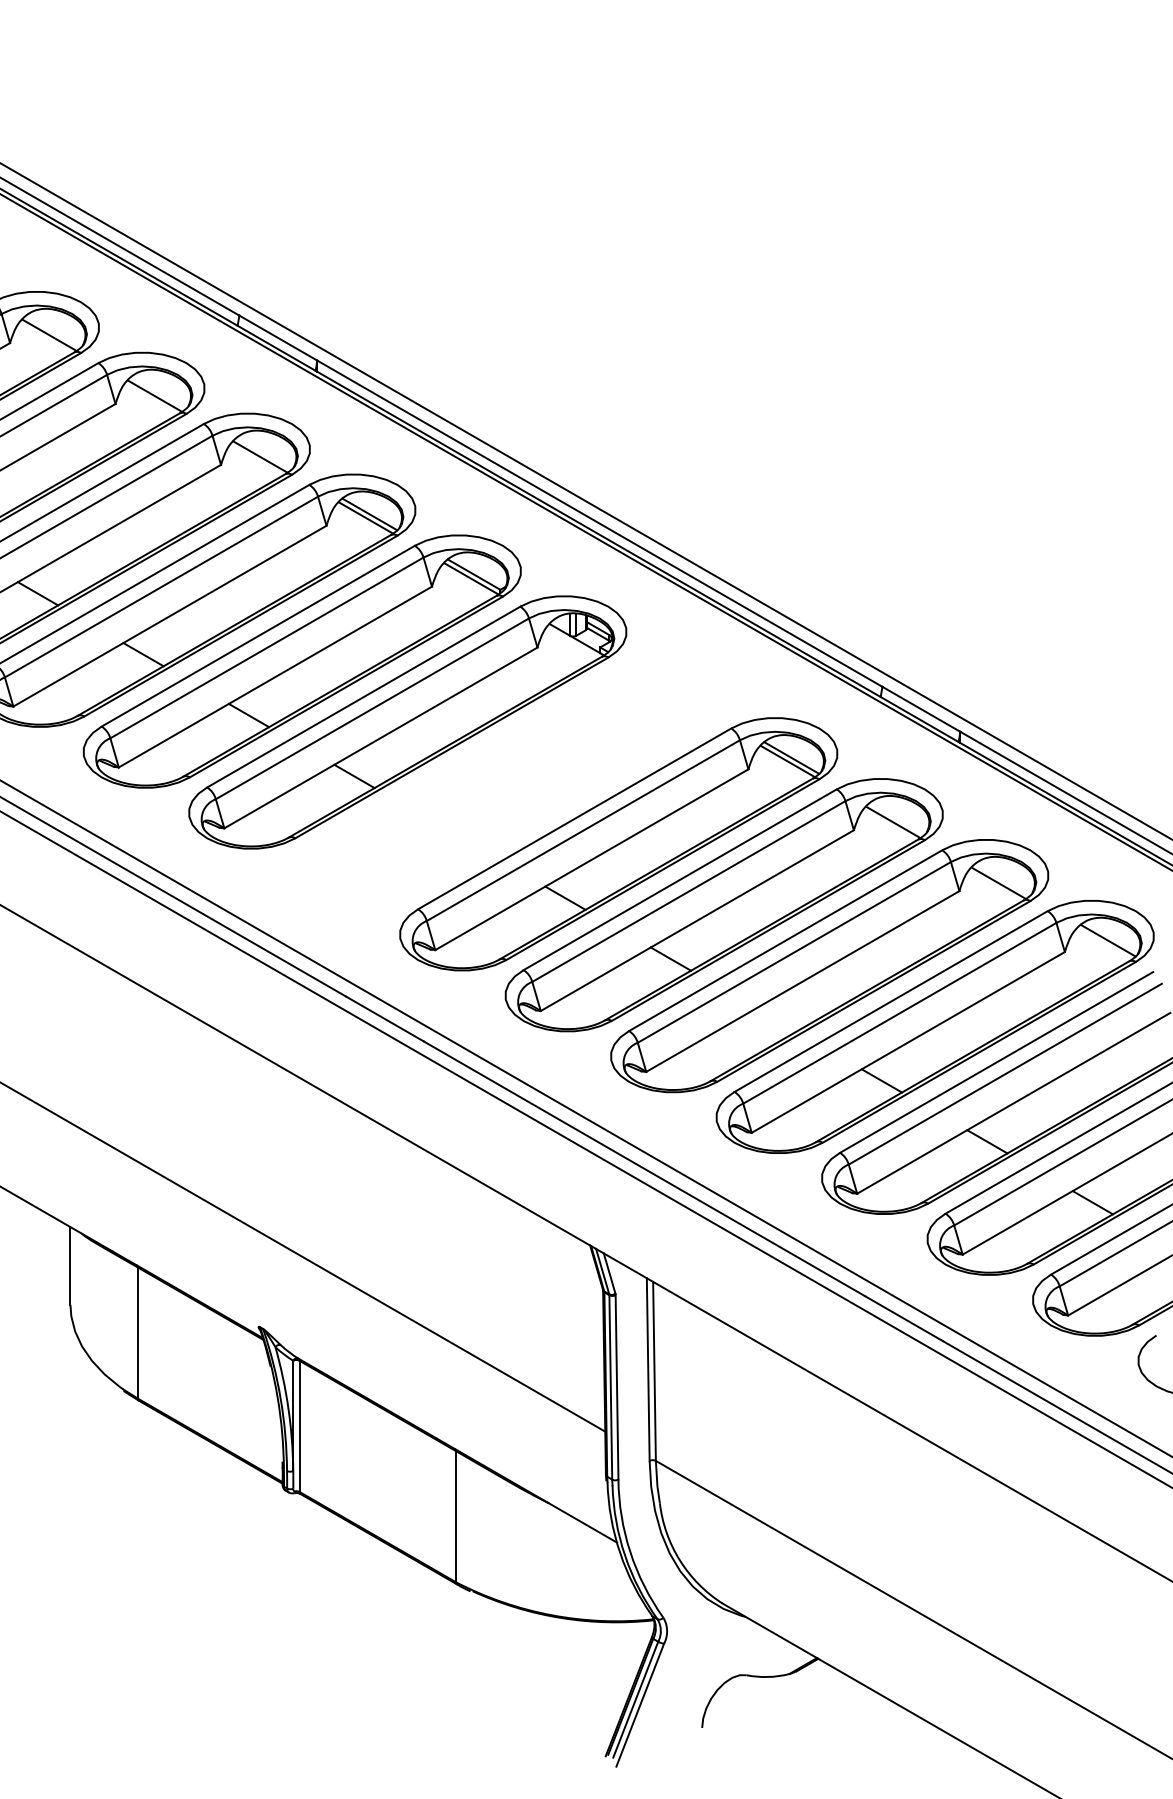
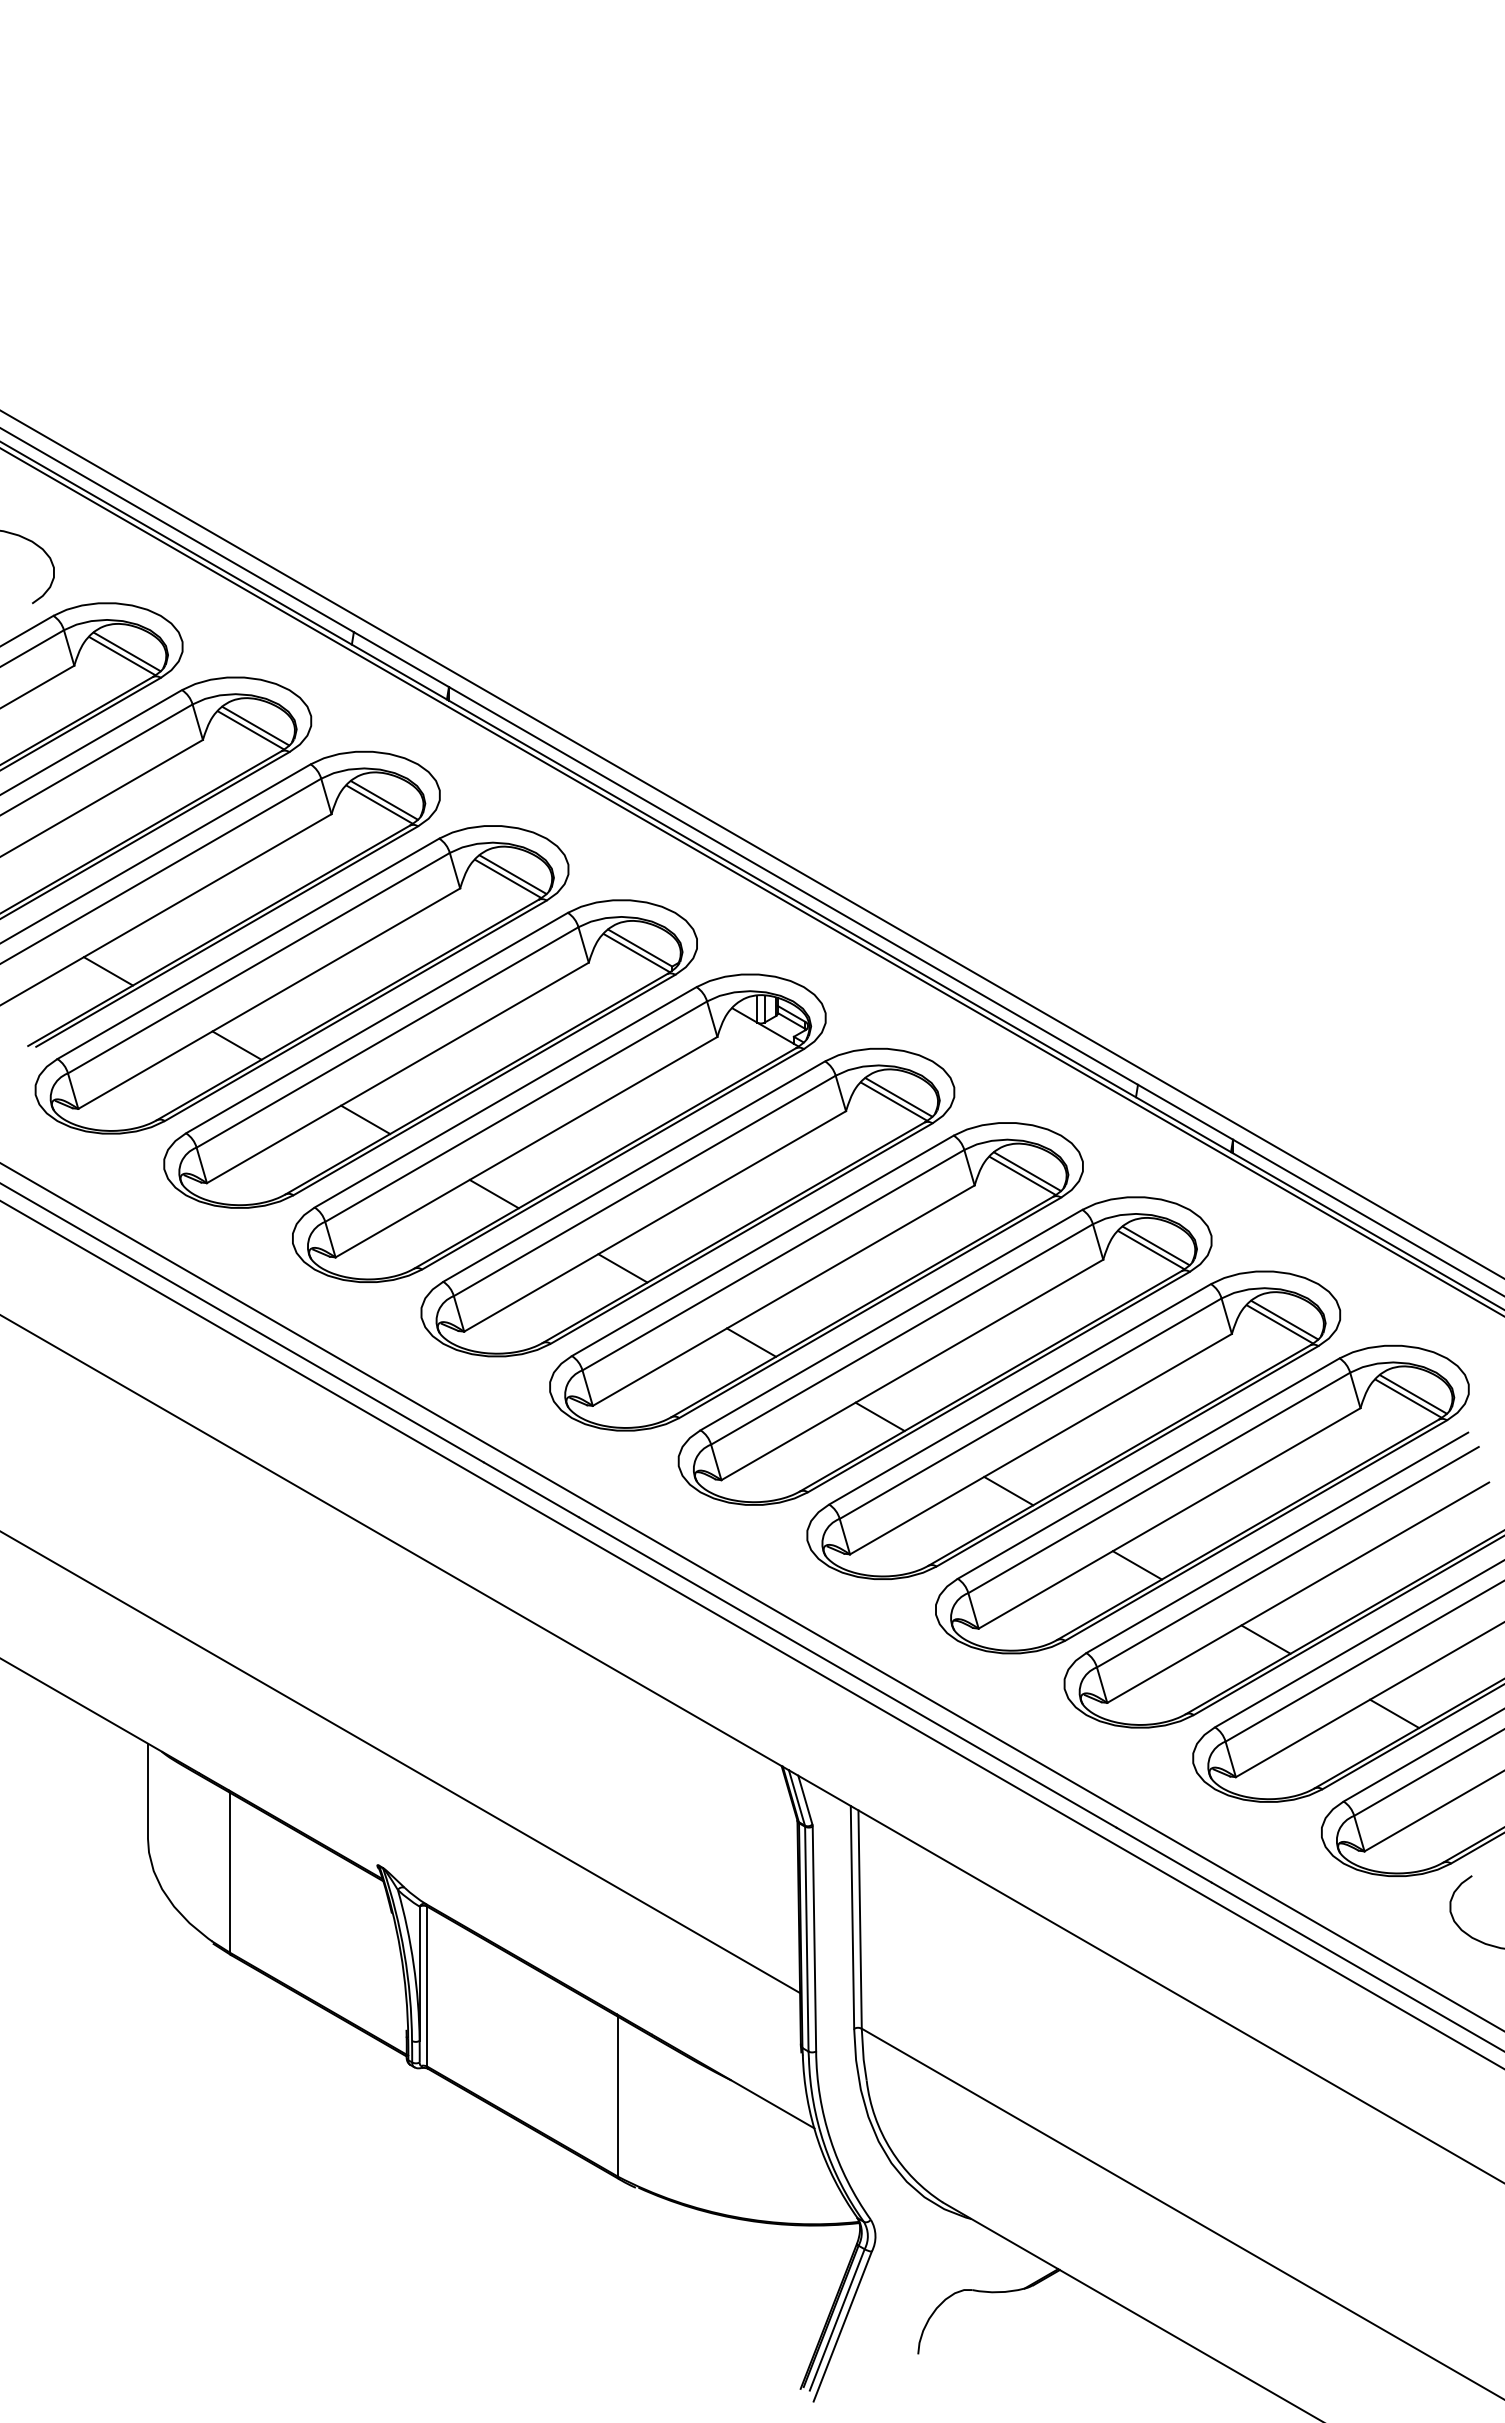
line: (52, 331) -> (126, 651), added
line: (158, 392) -> (255, 725), added
line: (263, 453) -> (383, 800), added
part: (512, 783) -> (687, 1202), added
line: (896, 818) -> (1155, 1245), added
line: (1002, 879) -> (1284, 1319), added
line: (1104, 944) -> (1408, 1398), added
line: (776, 1019) -> (1008, 1490), added

